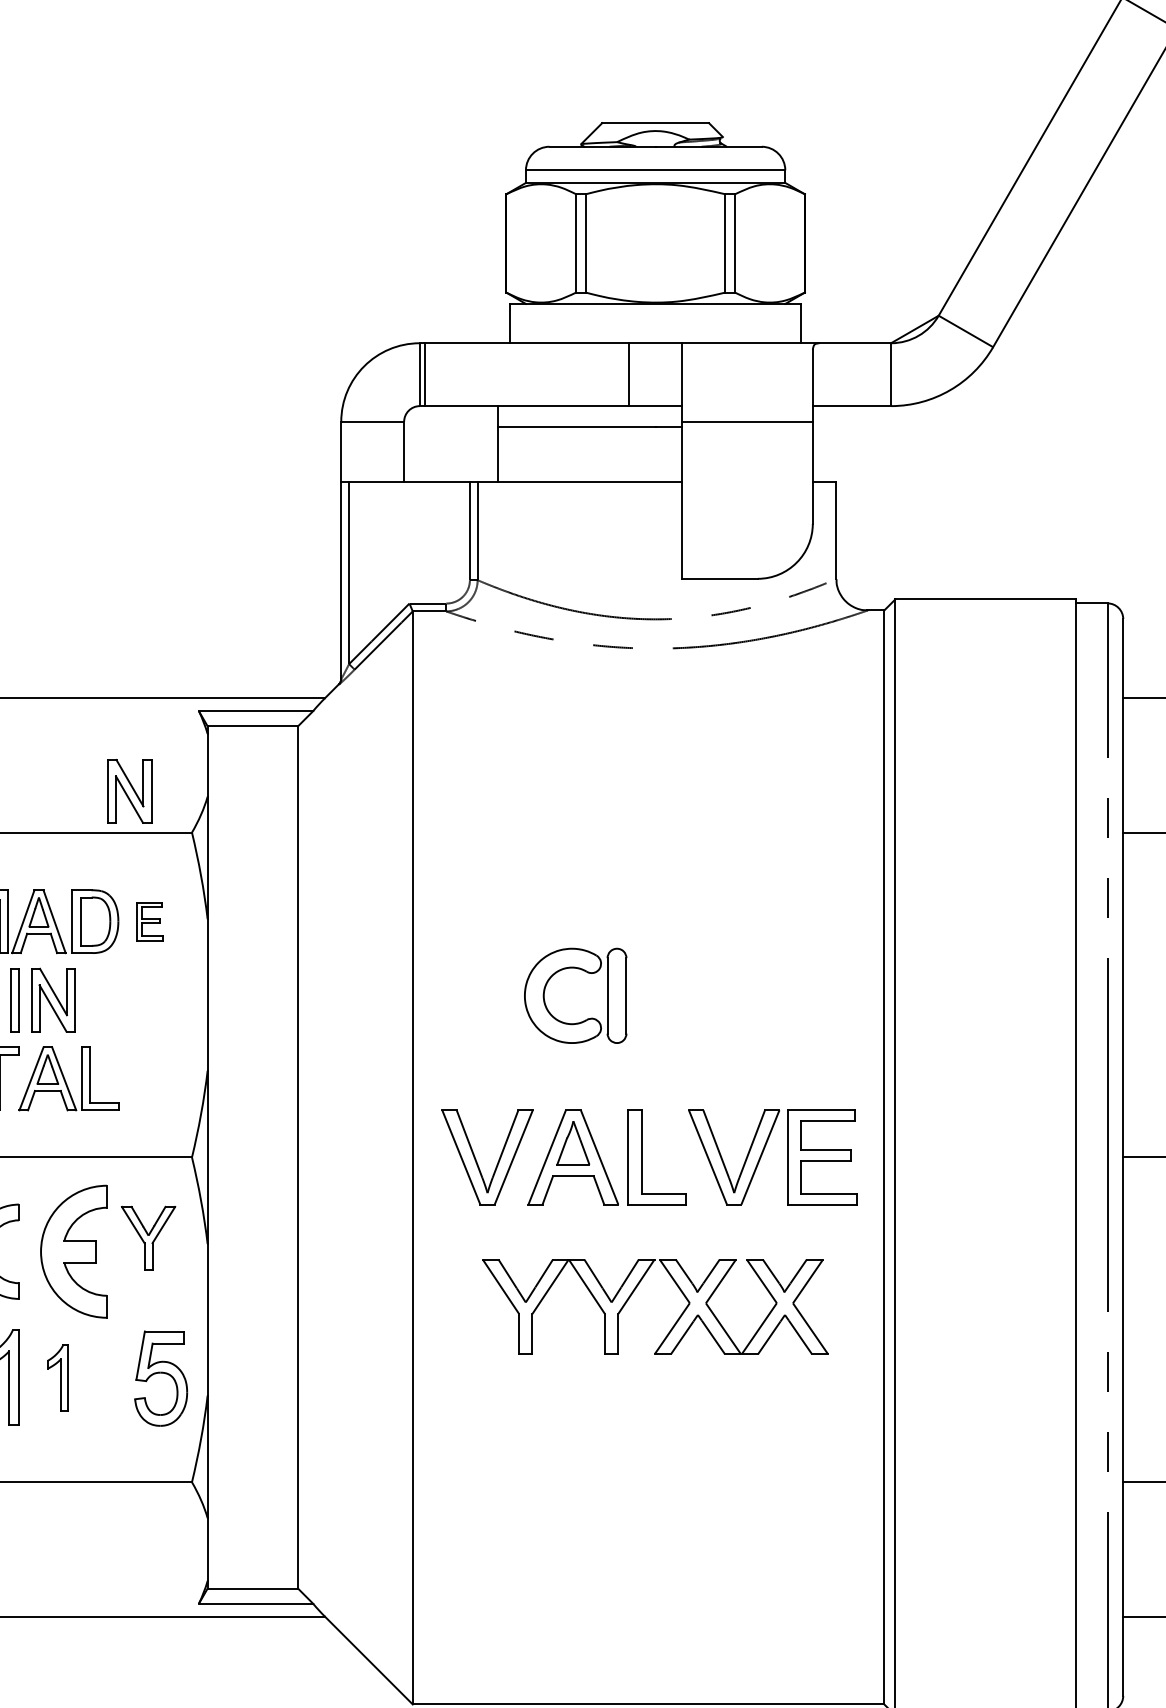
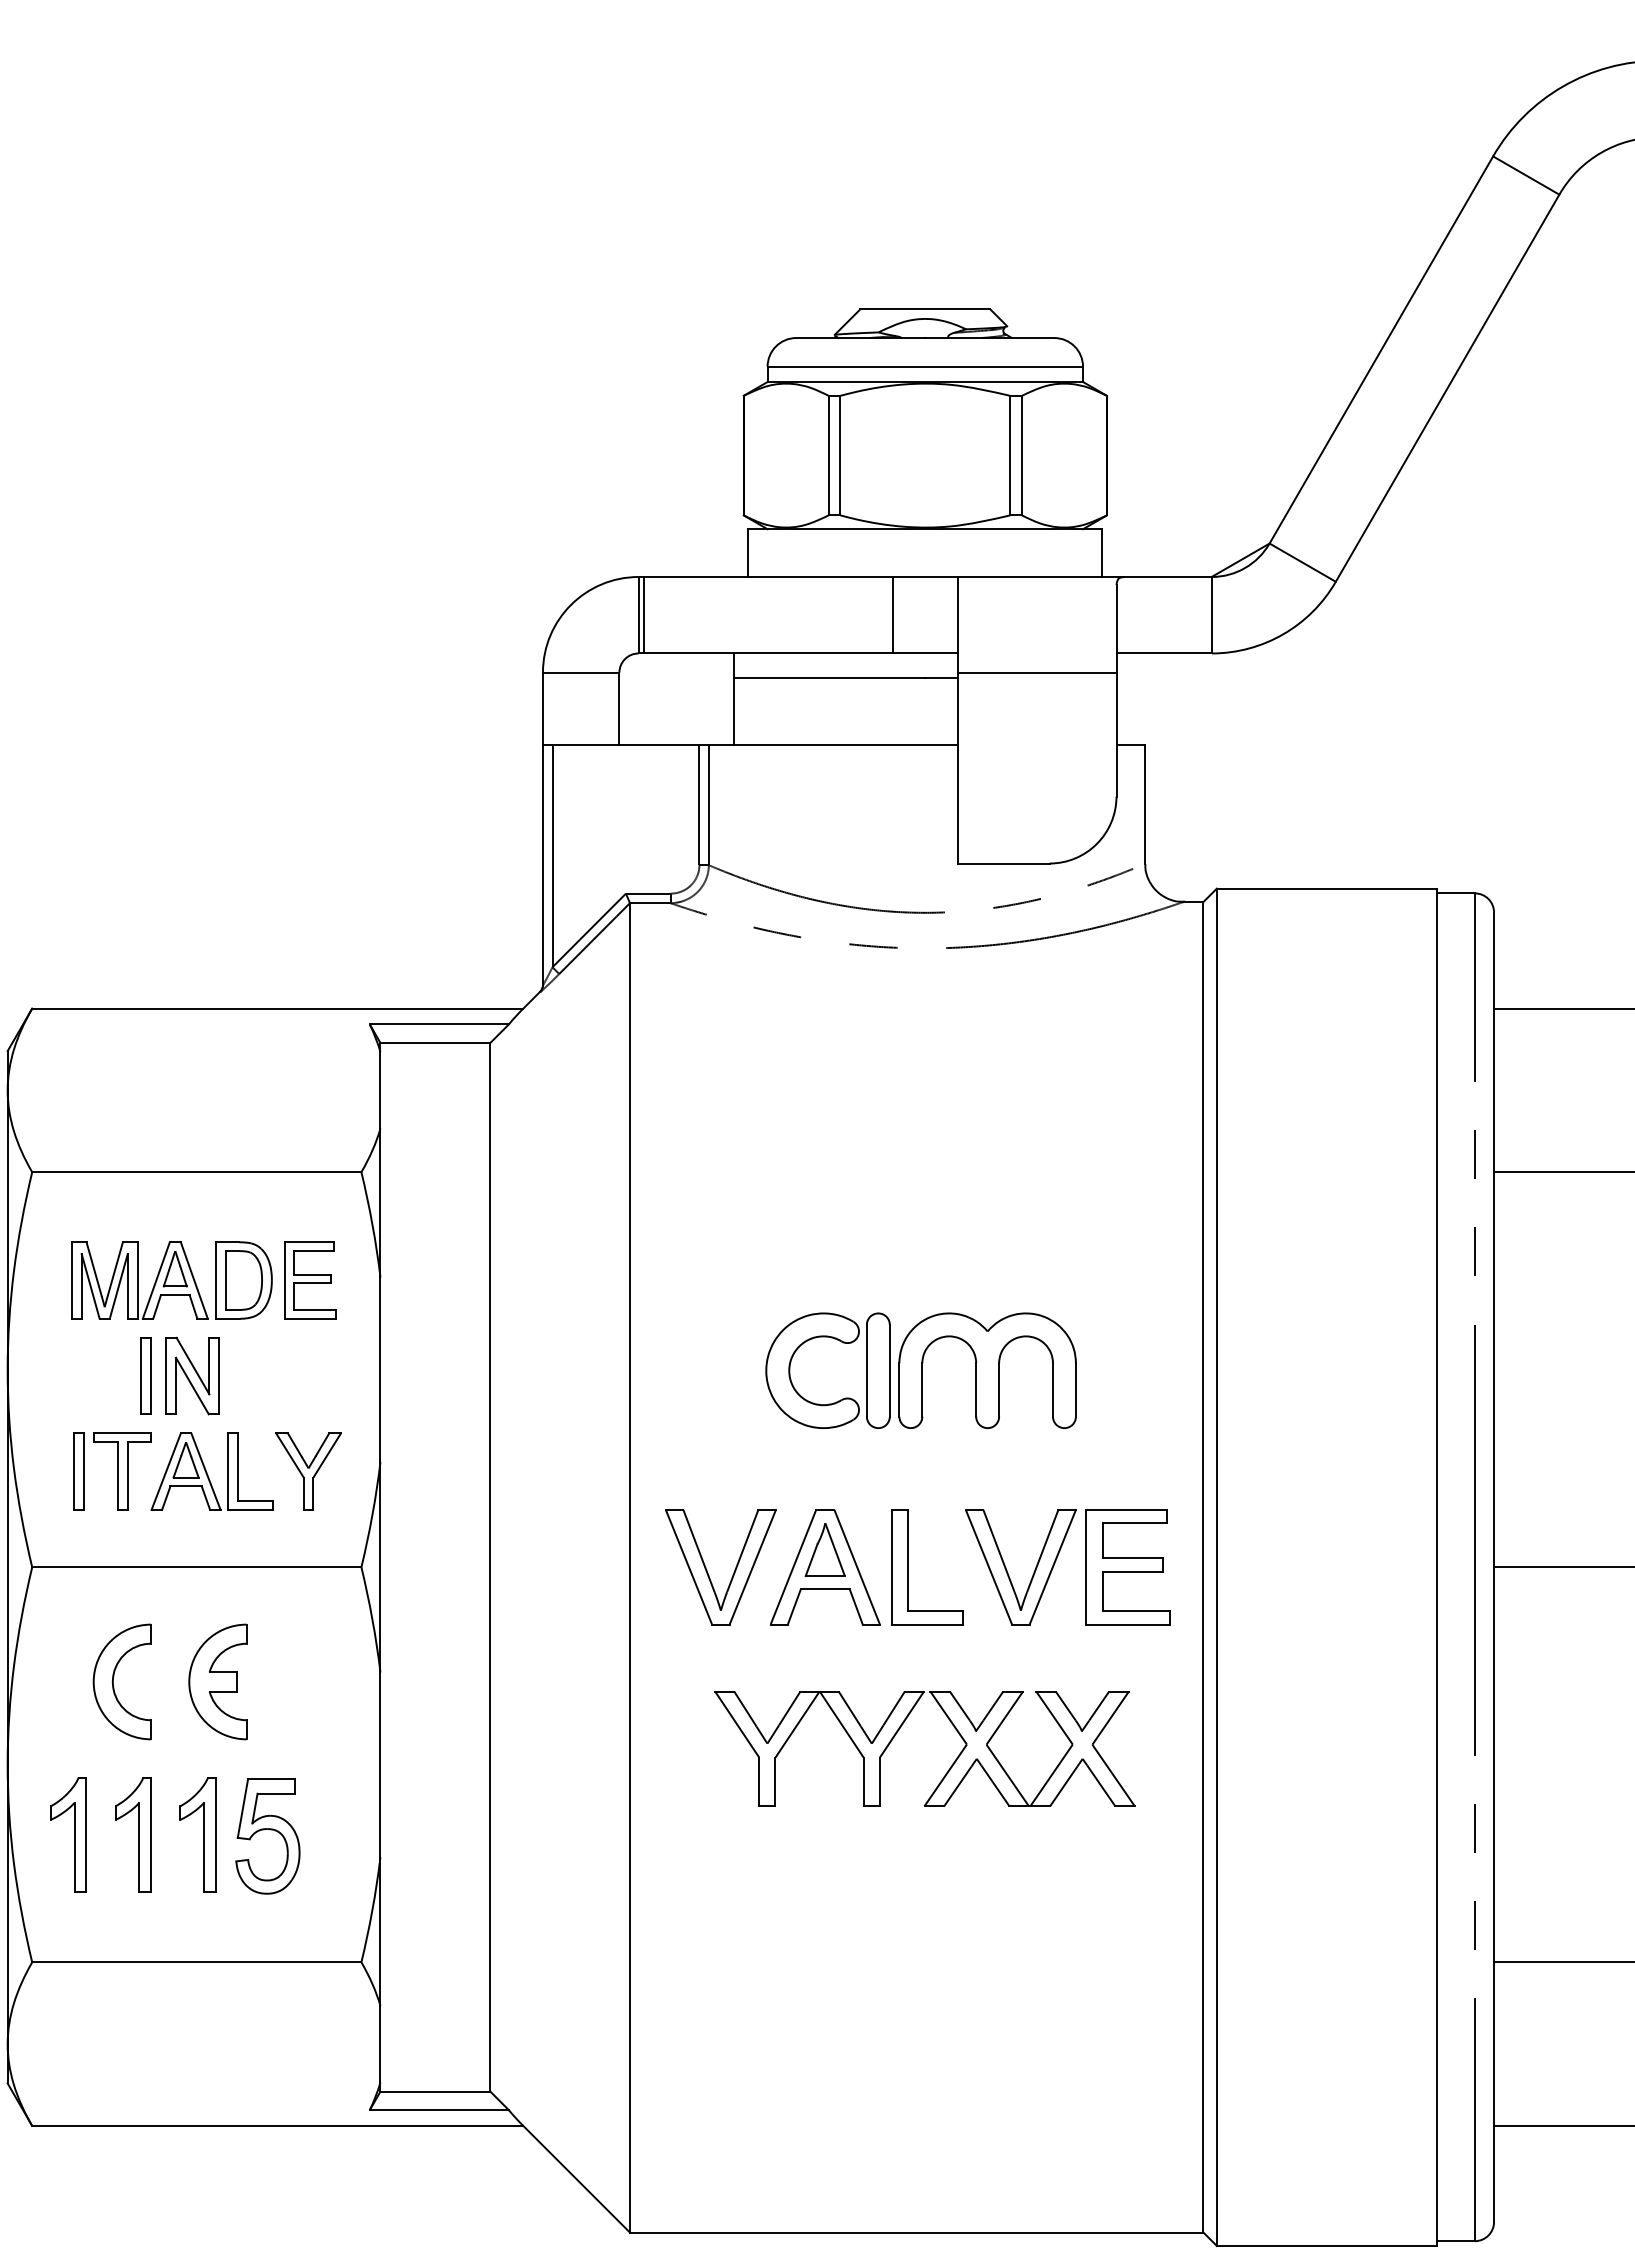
part: (129, 790) -> (285, 1121), removed
part: (150, 921) -> (310, 1280), size x1.67
part: (706, 995) -> (987, 1370), added
part: (148, 1238) -> (308, 1471), moved
part: (73, 1251) -> (217, 1681), size x0.71
part: (158, 1373) -> (264, 1830), moved
part: (57, 1377) -> (197, 1834), size x1.43

